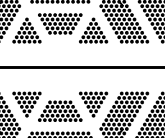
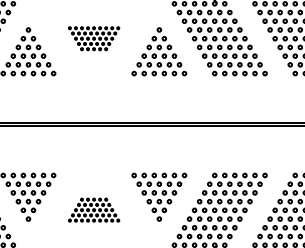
part: (60, 23) -> (94, 37), size x0.6
part: (60, 110) -> (94, 208), size x0.6

